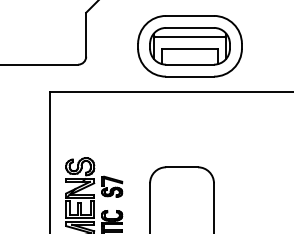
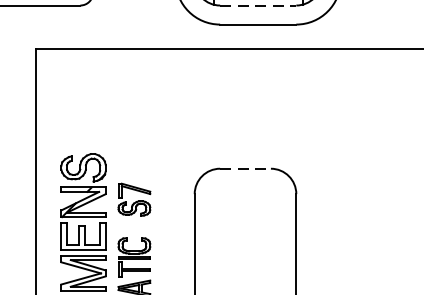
line: (190, 64) -> (258, 5), solid -> dashed
line: (182, 167) -> (246, 169), solid -> dashed

